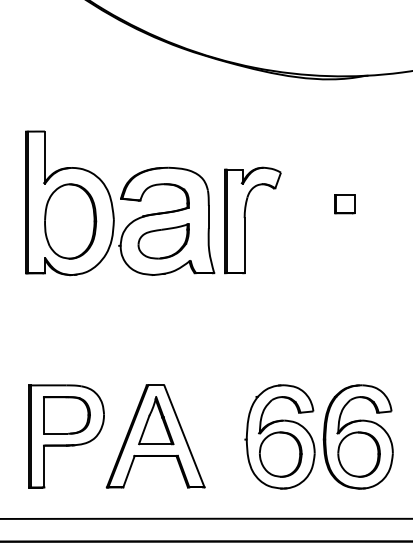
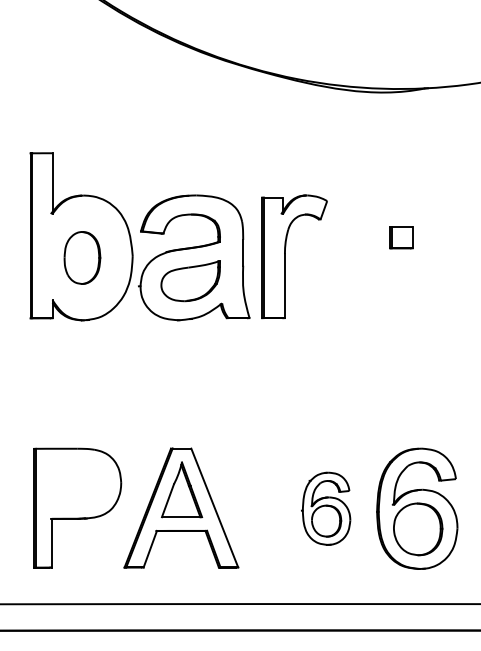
part: (70, 221) -> (82, 257), size x0.6
part: (66, 415) -> (77, 483), removed
part: (279, 436) -> (325, 508), size x0.6

